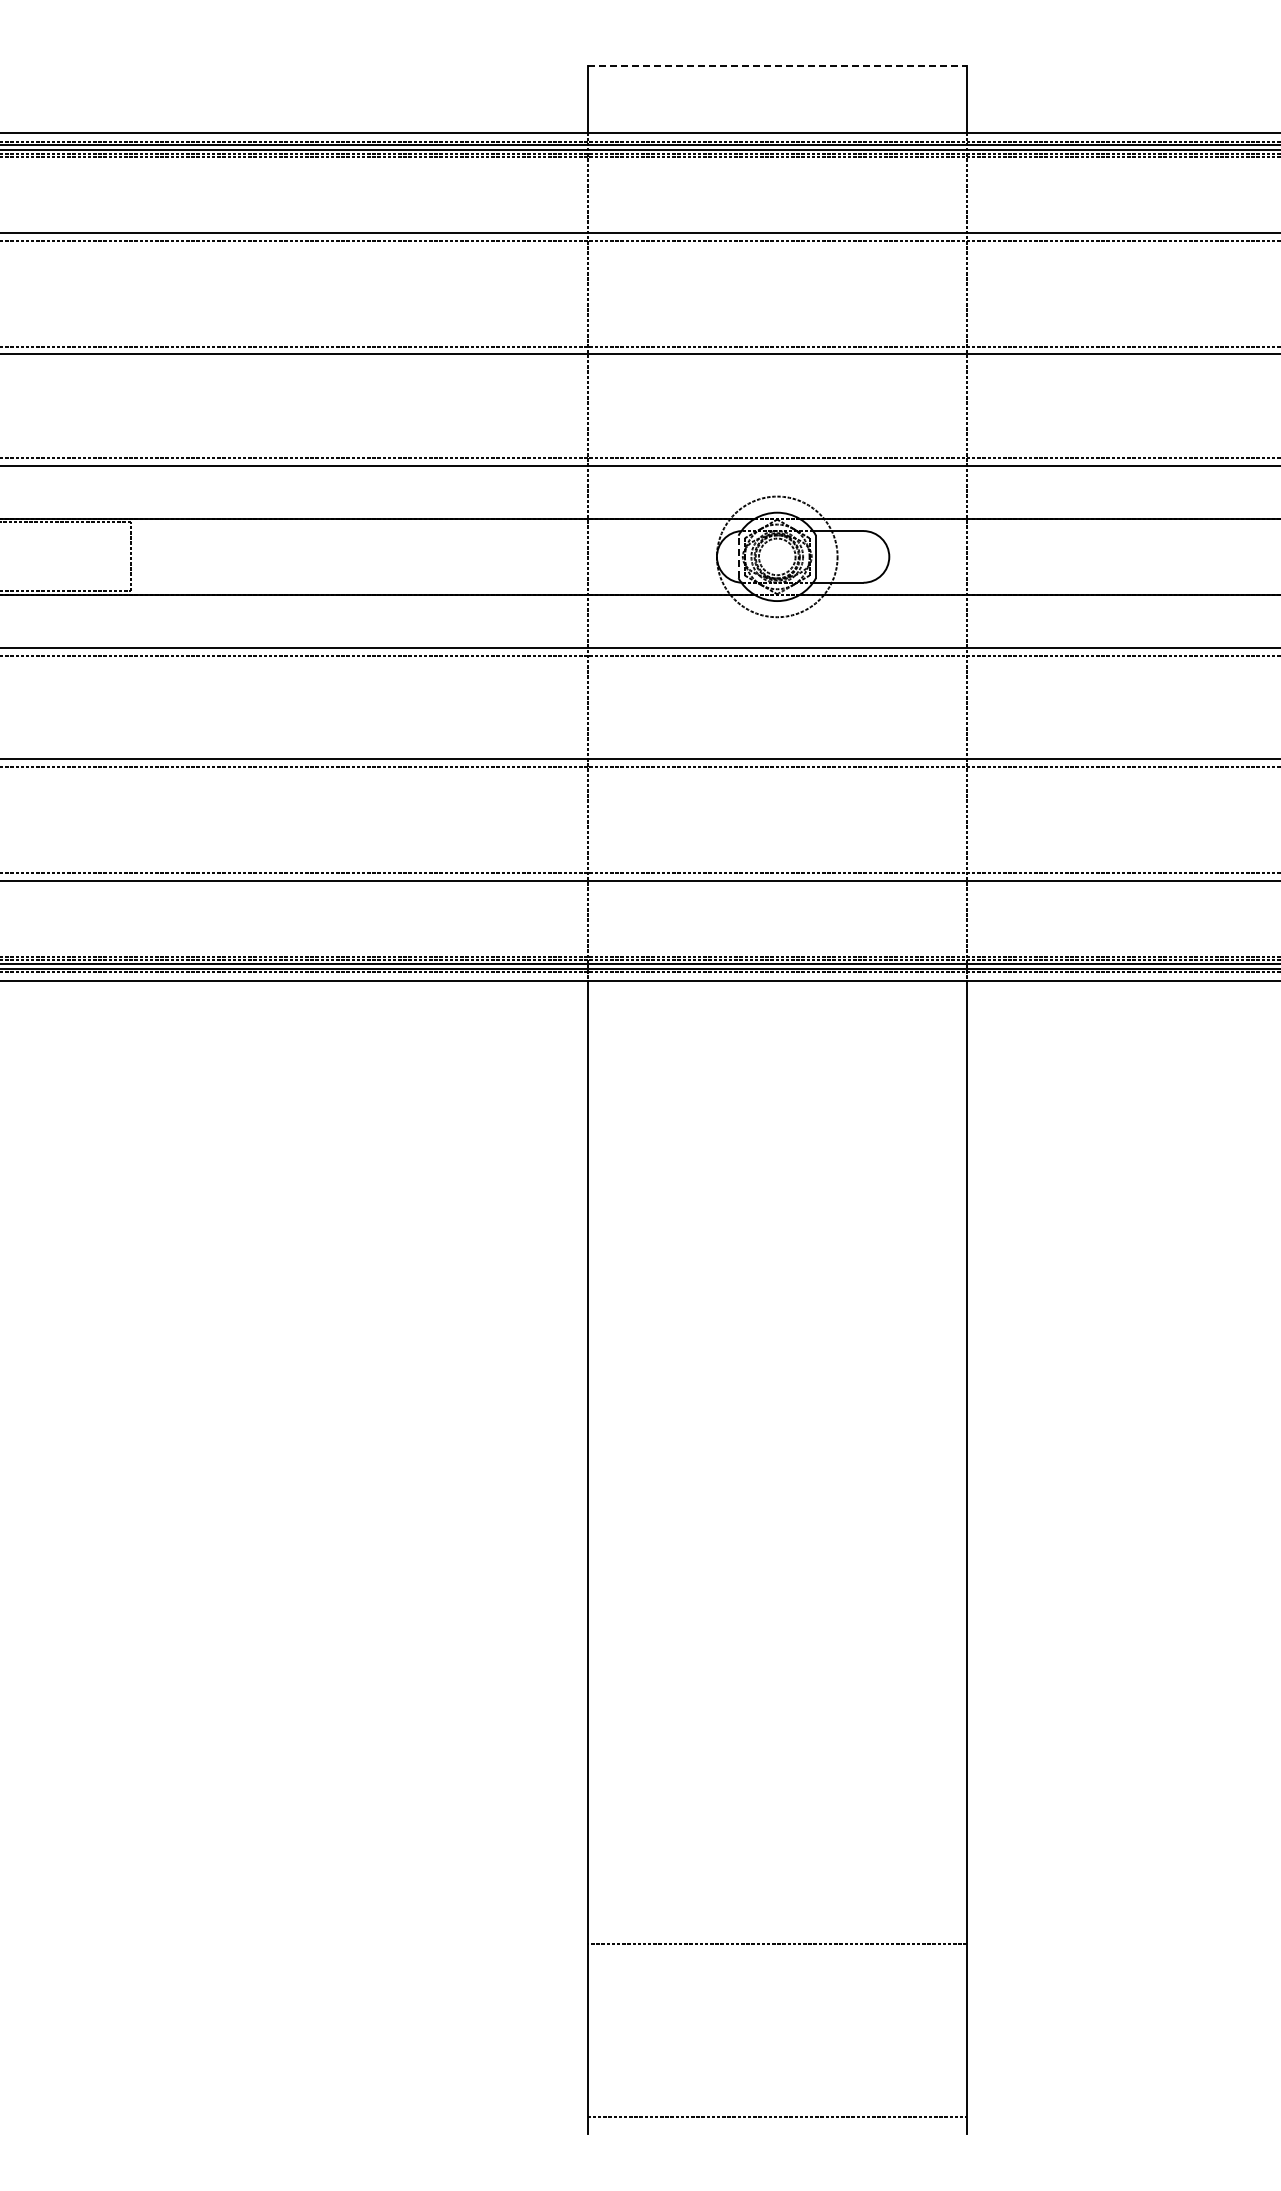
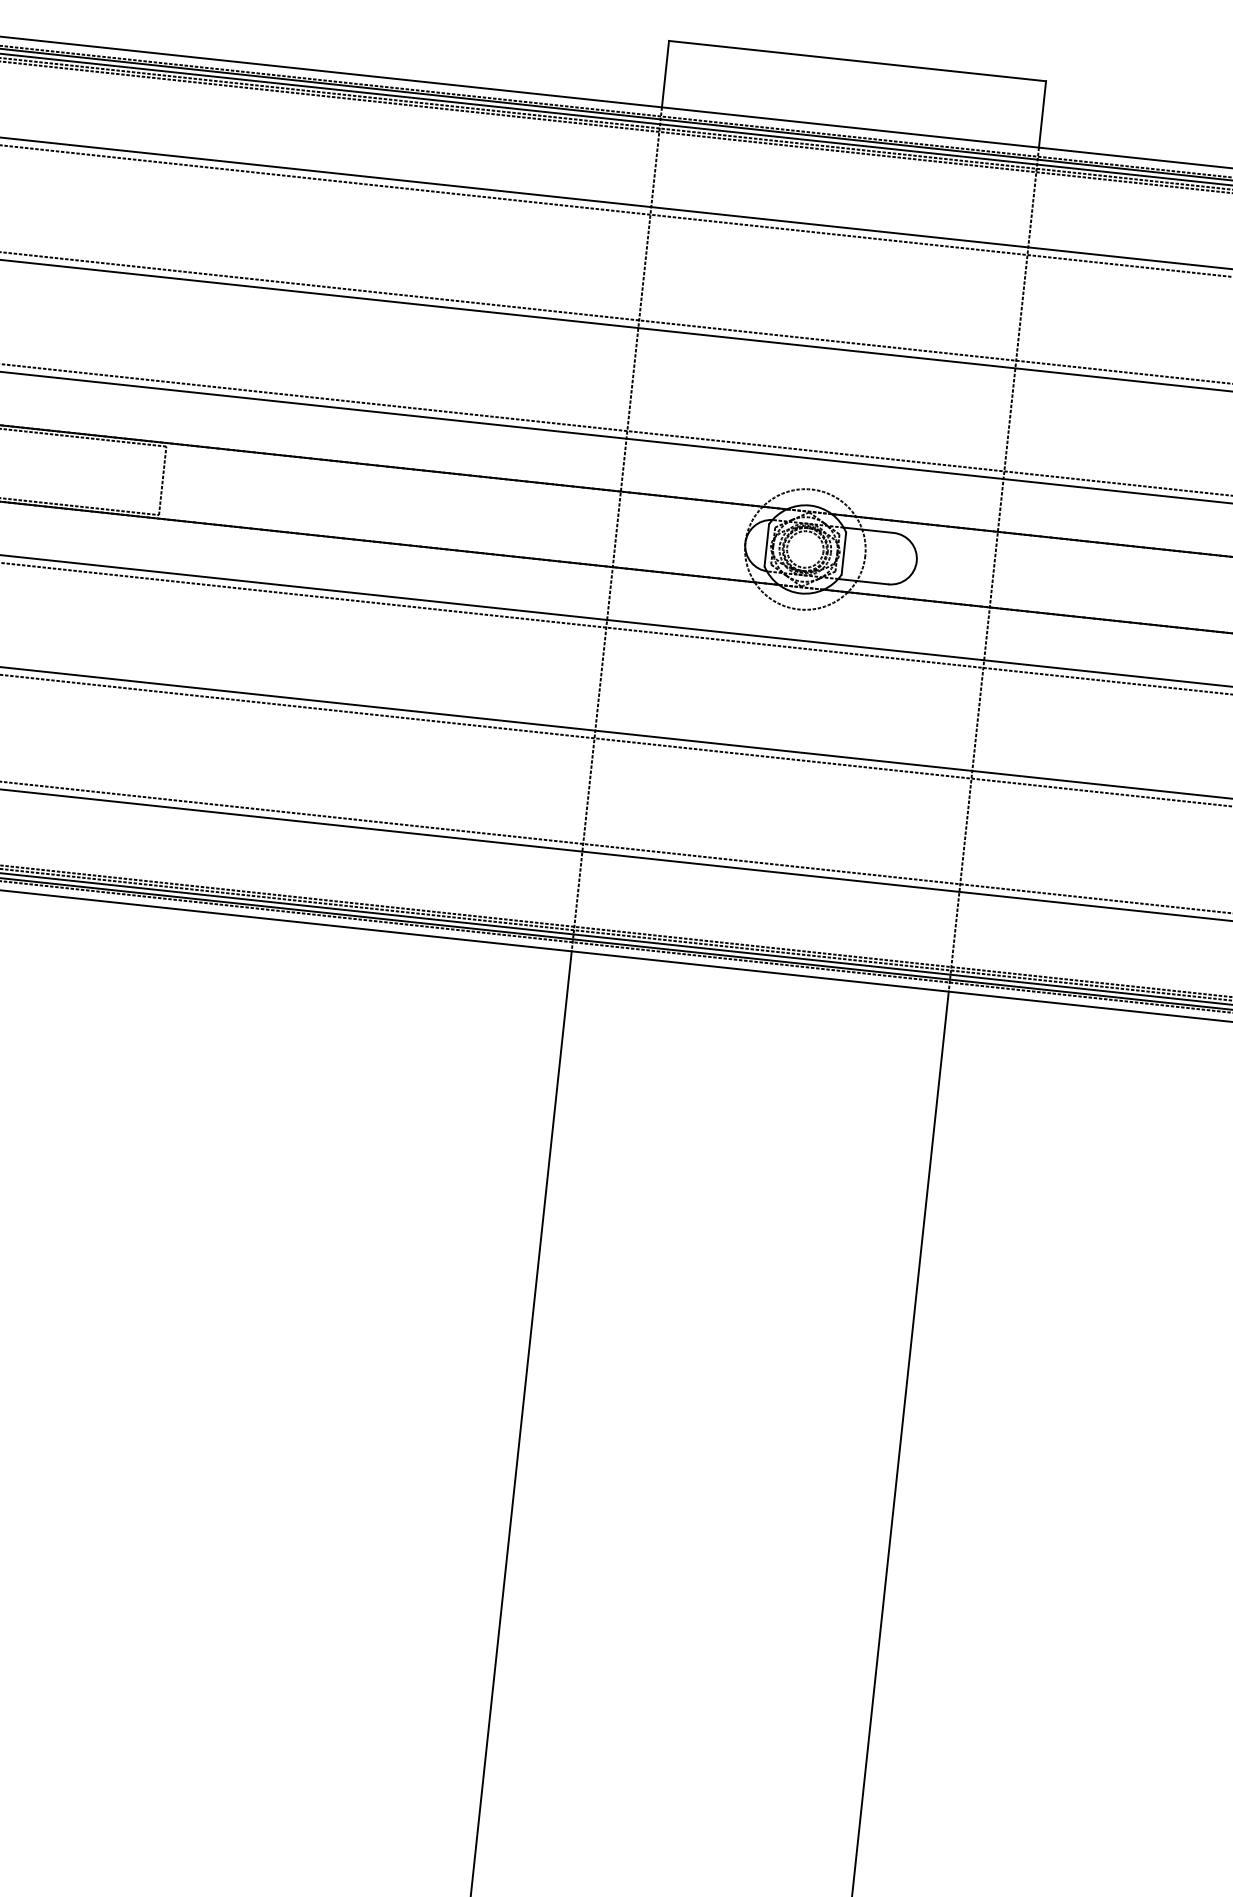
line: (777, 65) -> (857, 60), dashed -> solid
line: (738, 556) -> (766, 544), dashed -> solid

